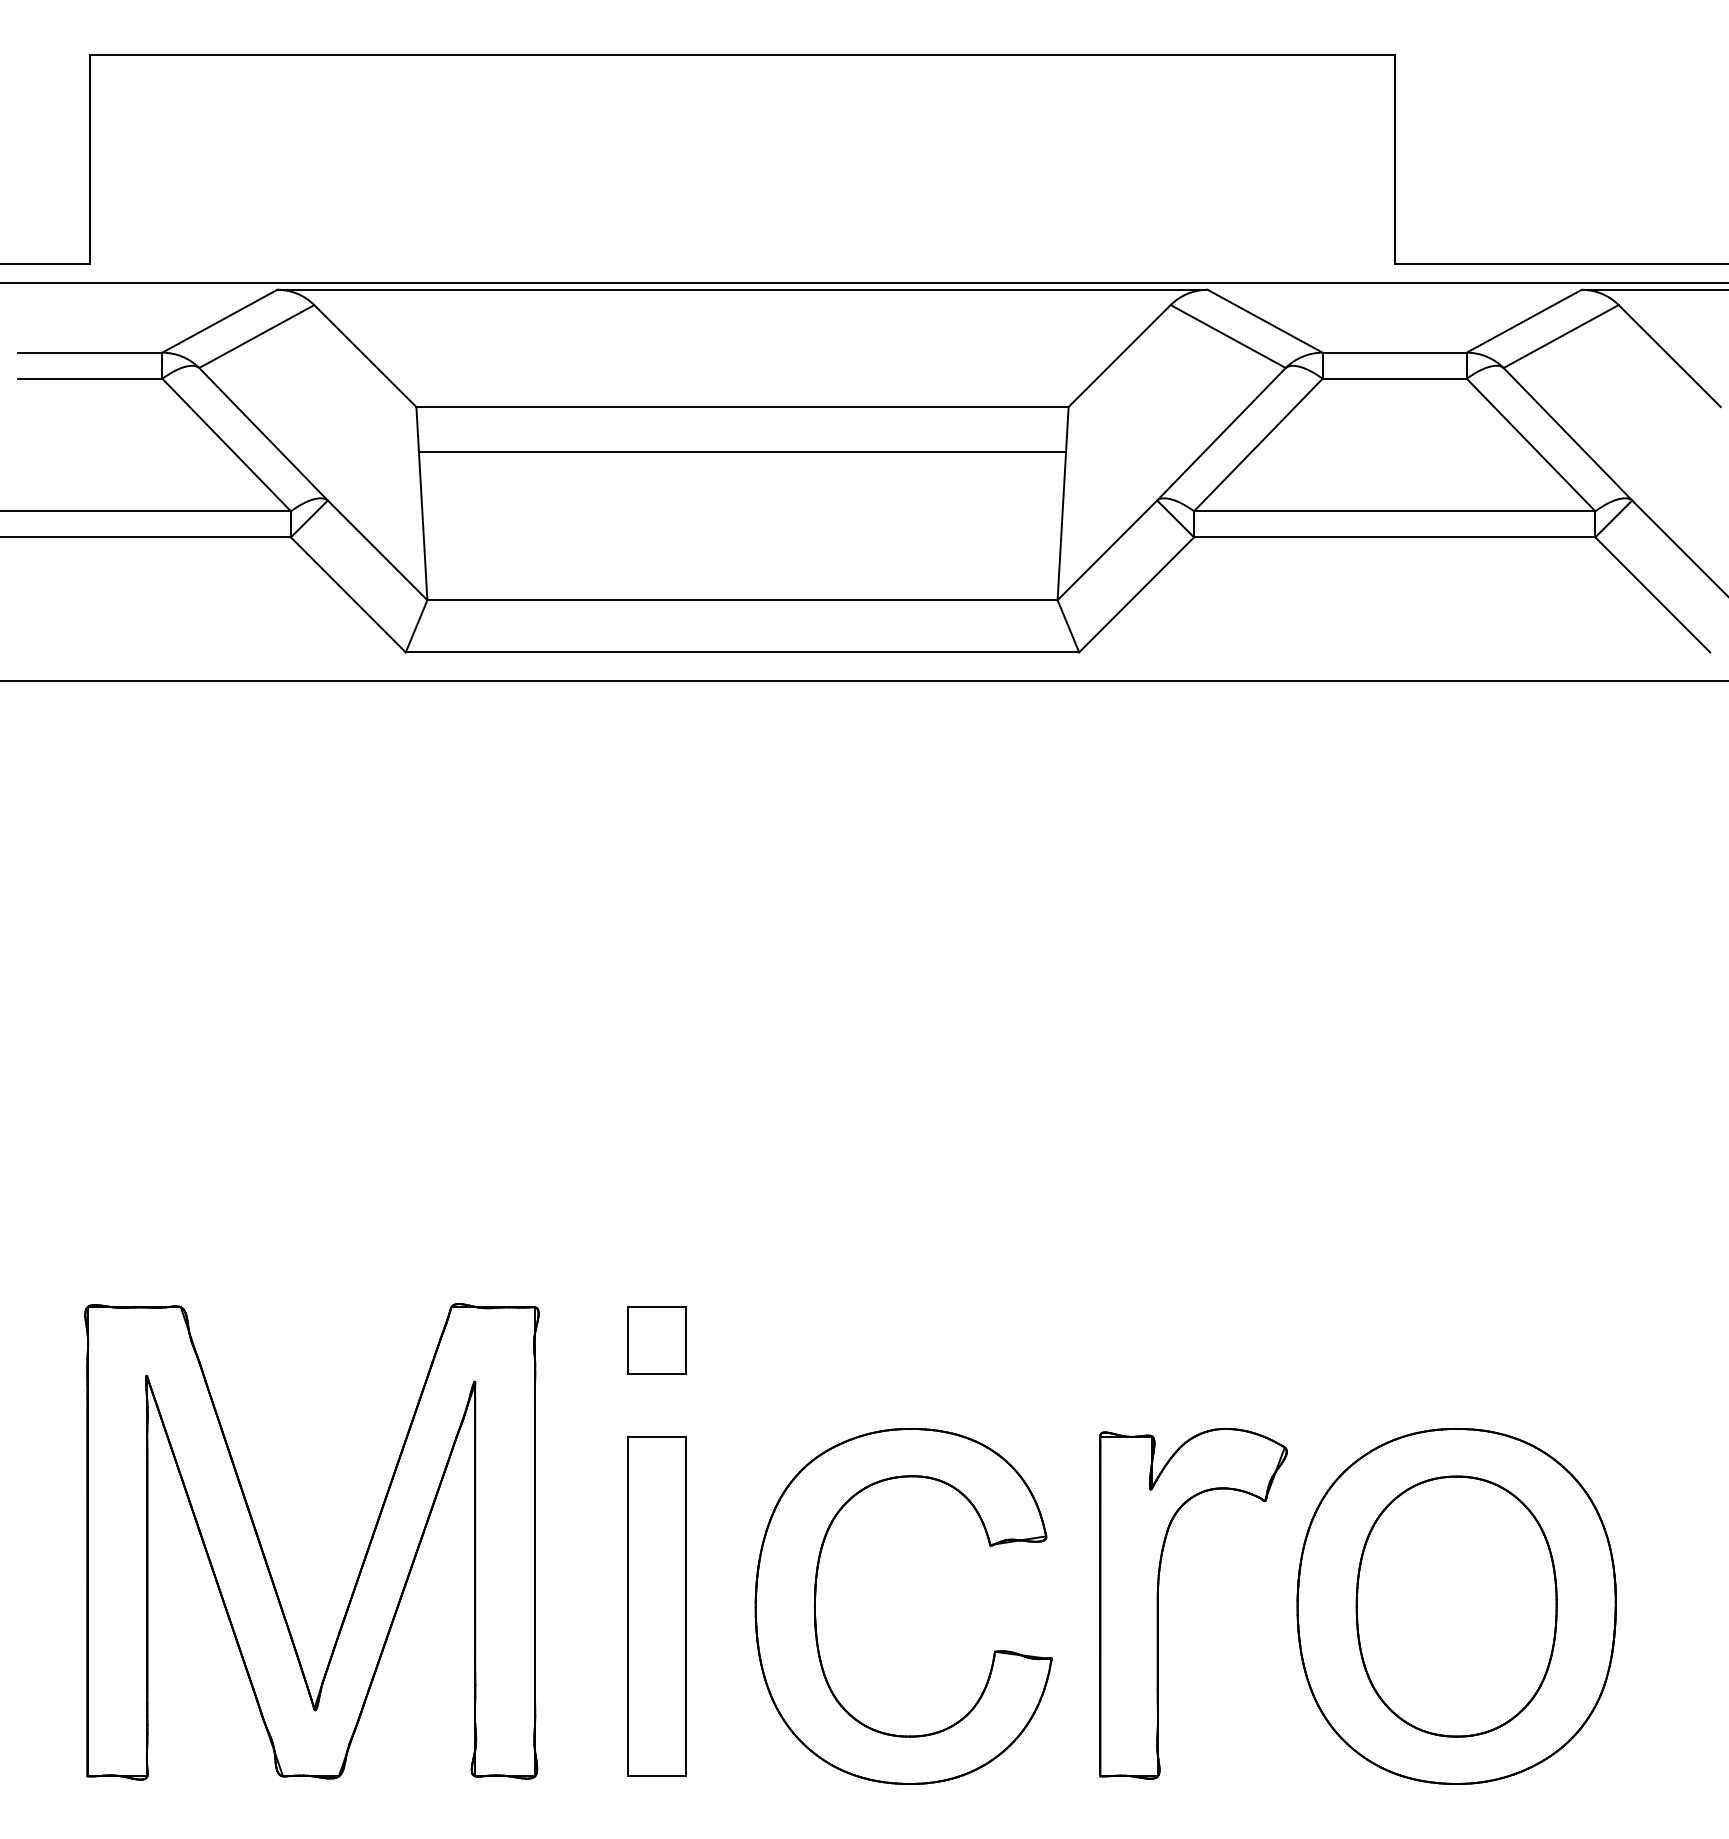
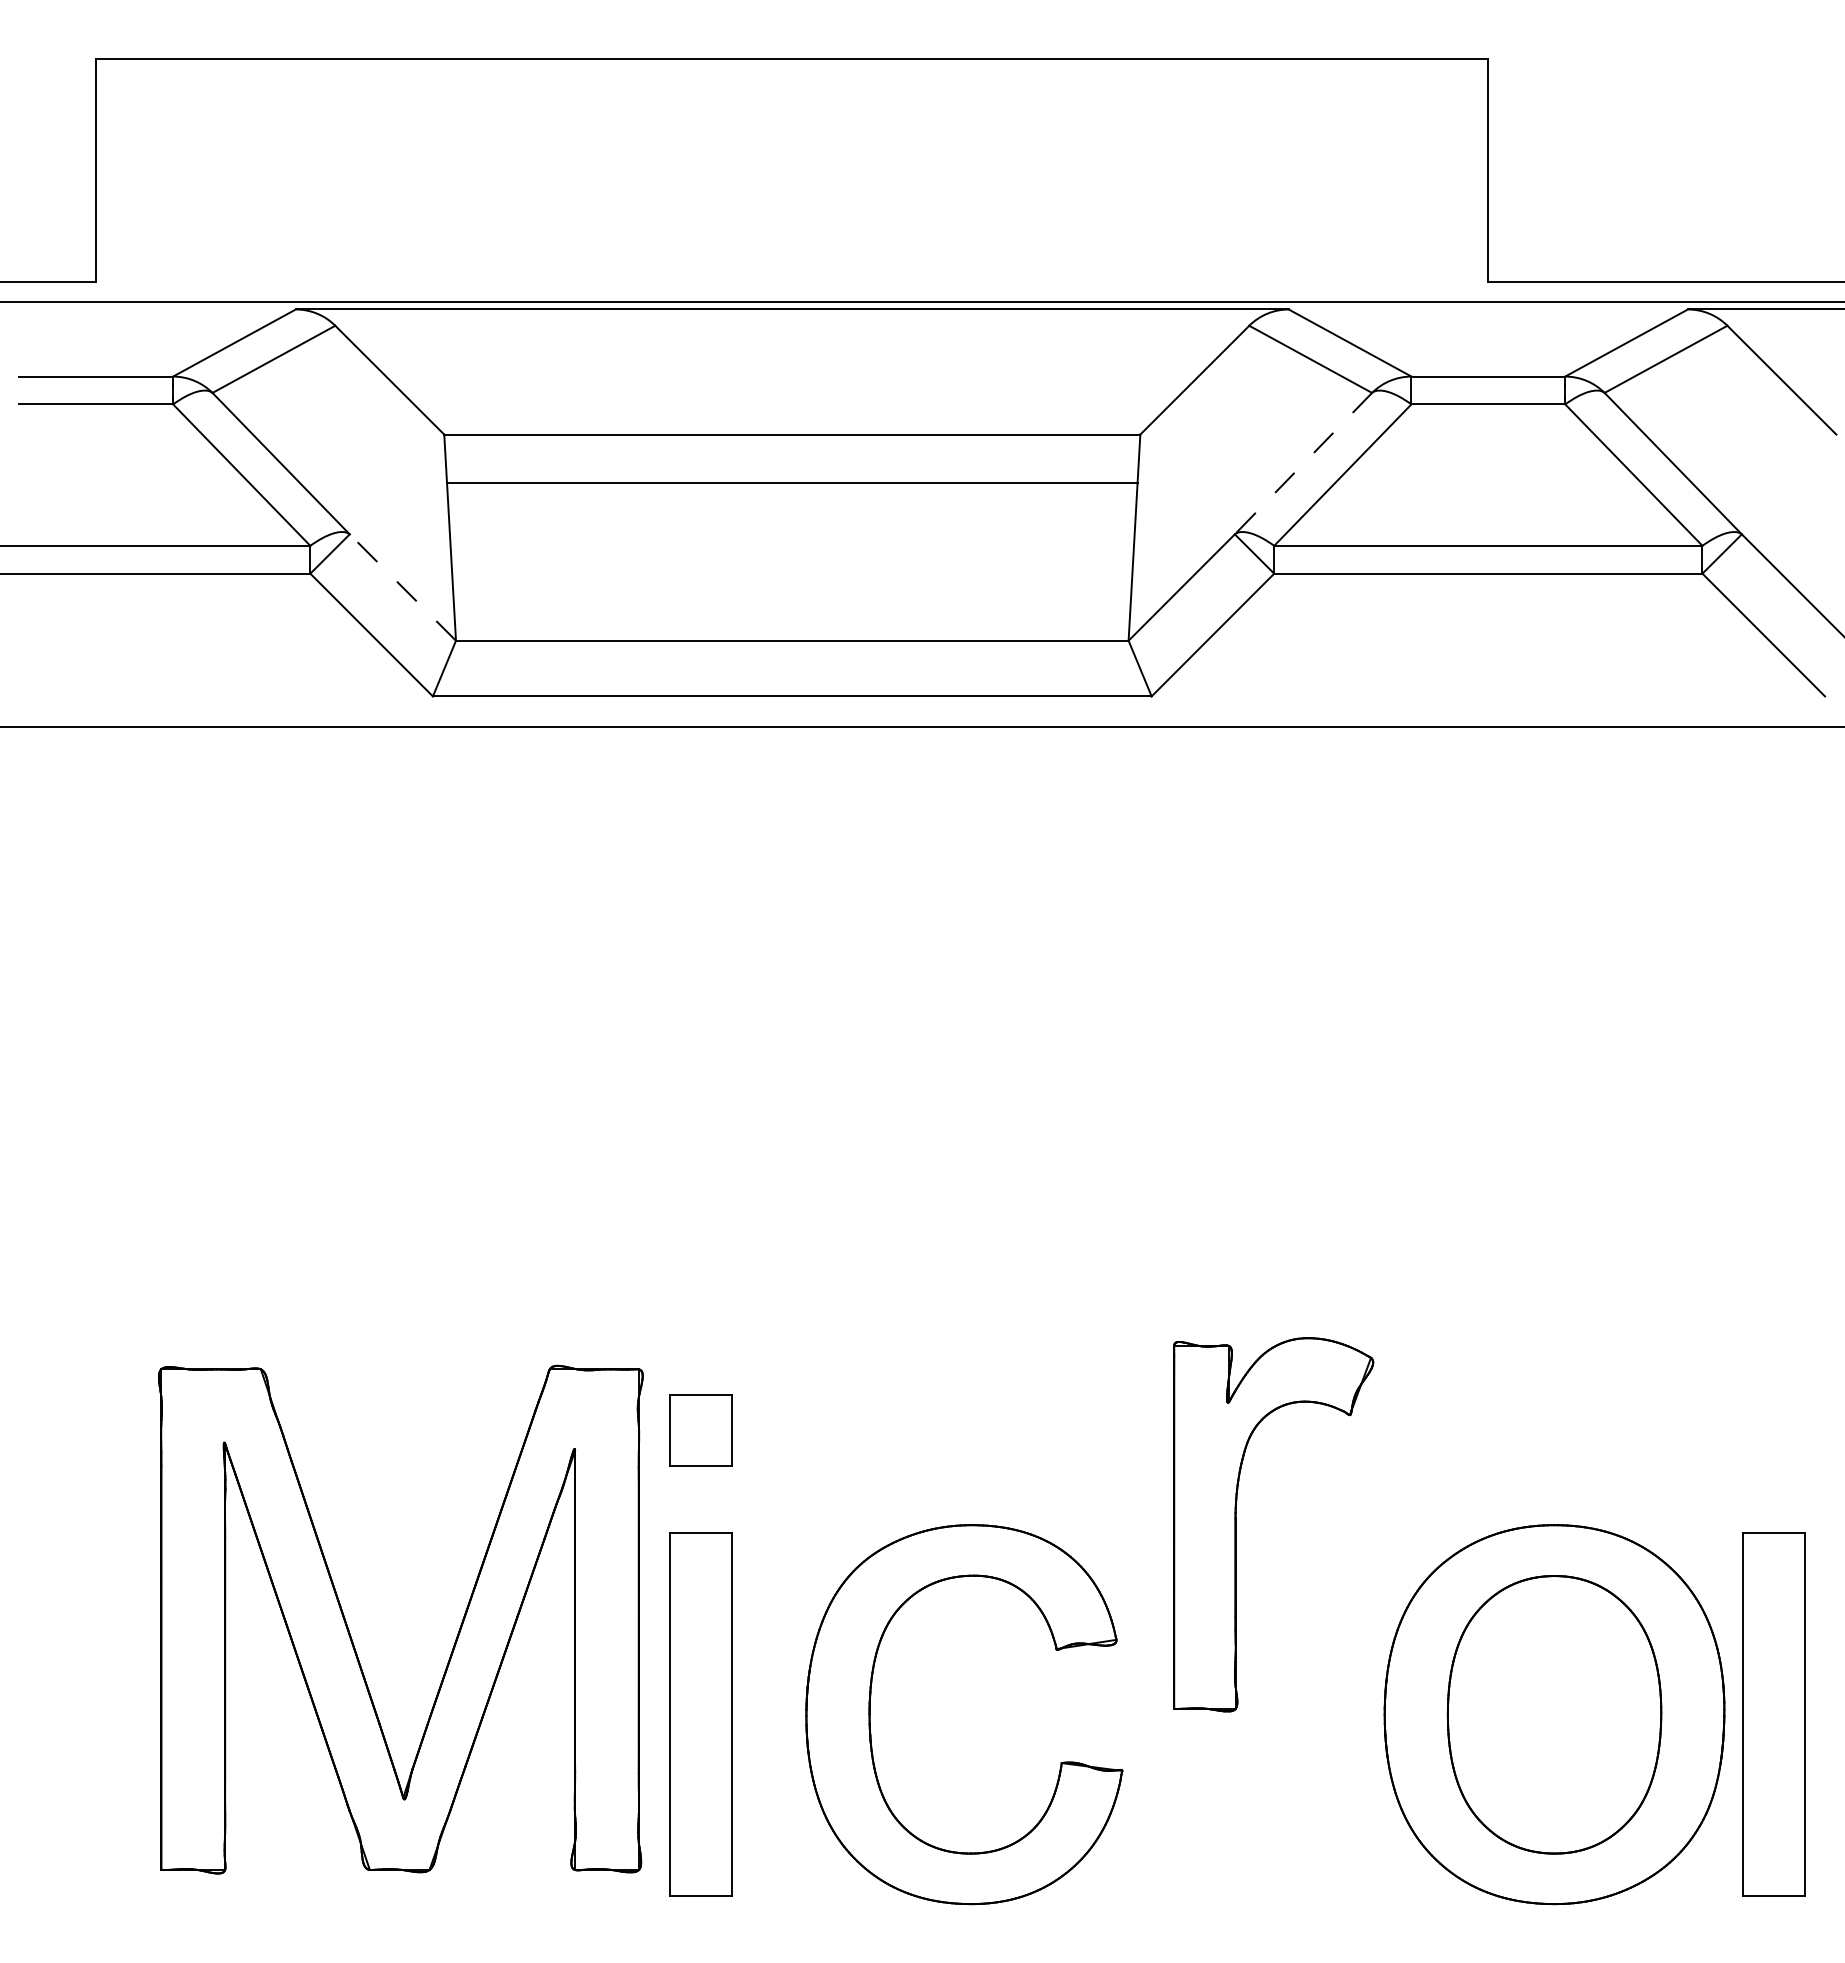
line: (1221, 434) -> (1303, 463), solid -> dashed
line: (377, 550) -> (402, 587), solid -> dashed
part: (265, 1557) -> (351, 1636), moved
part: (1158, 1603) -> (1236, 1524), moved
part: (1661, 1606) -> (1773, 1714), added

